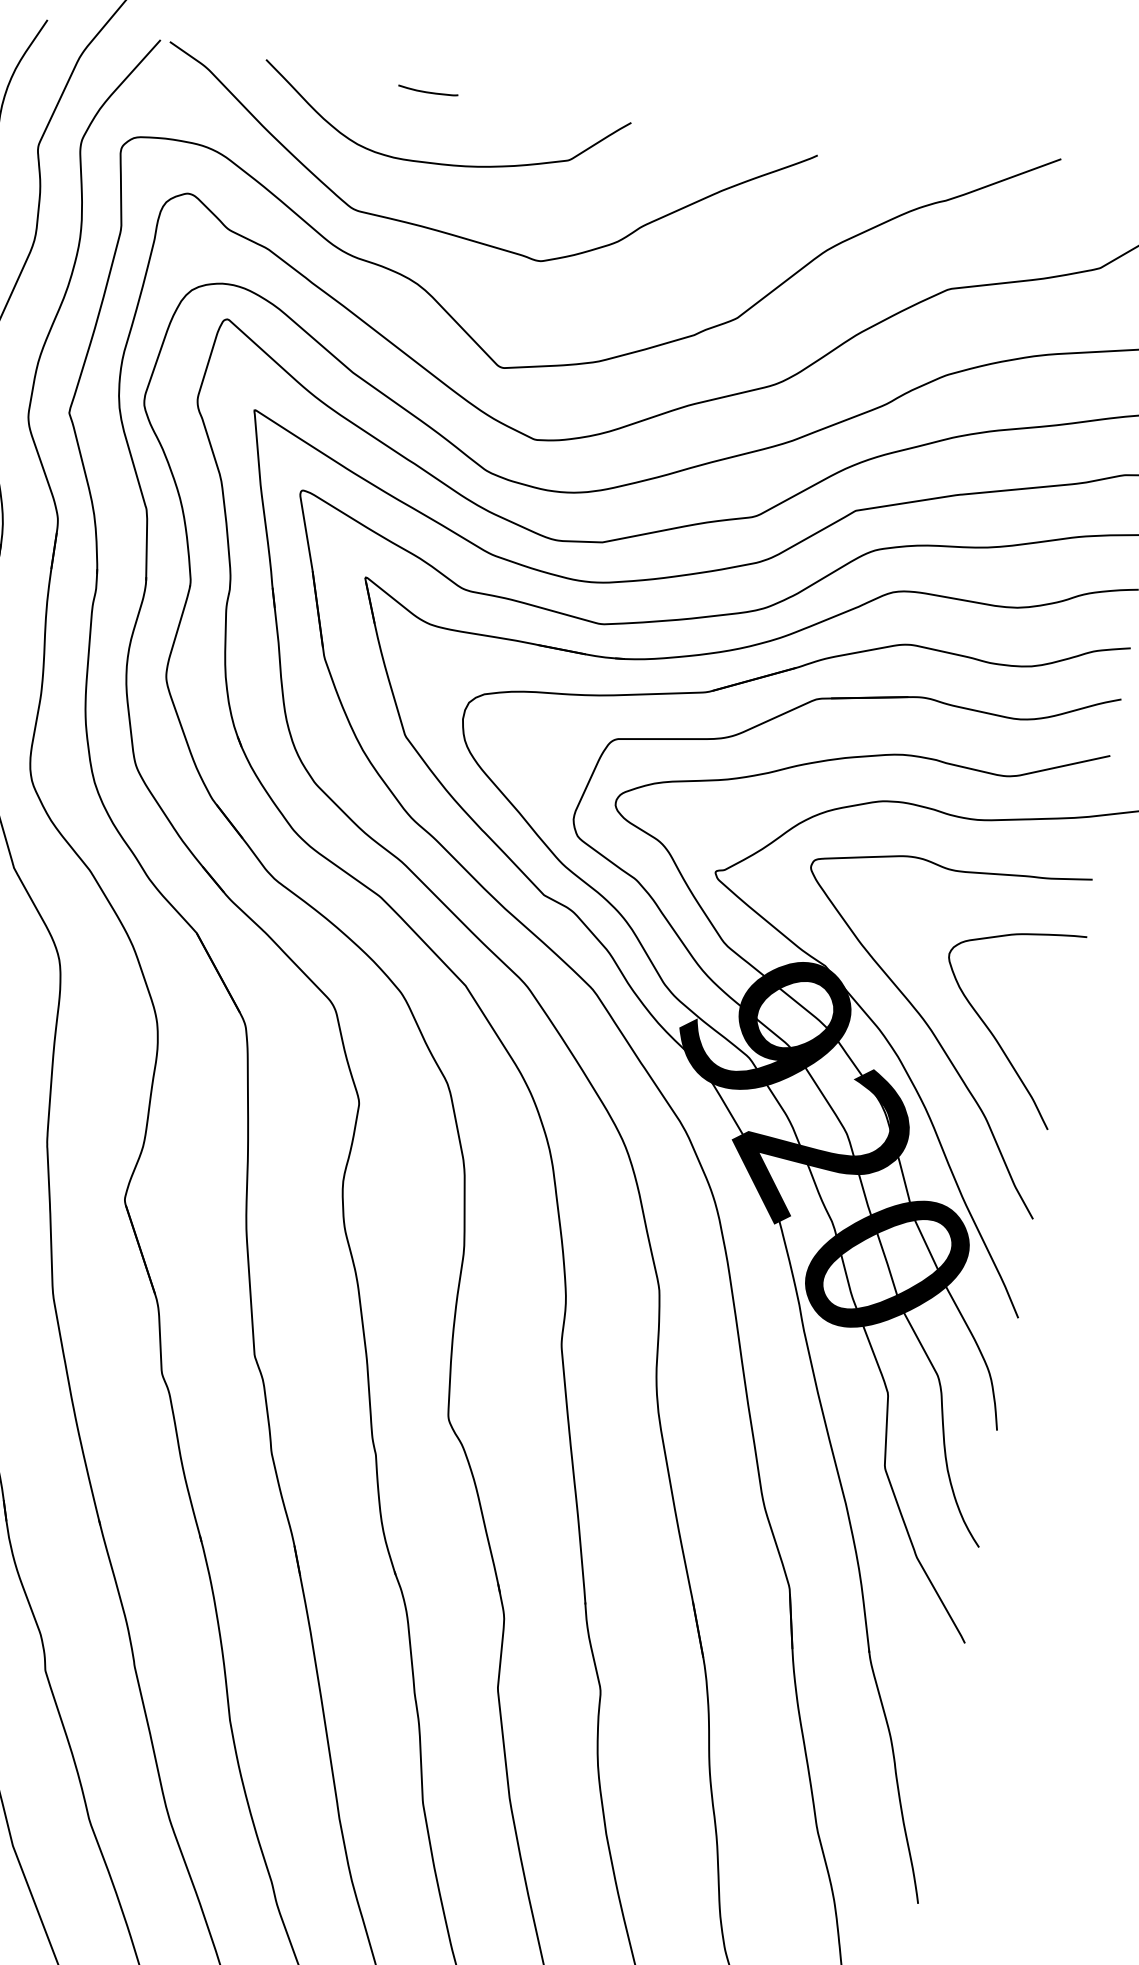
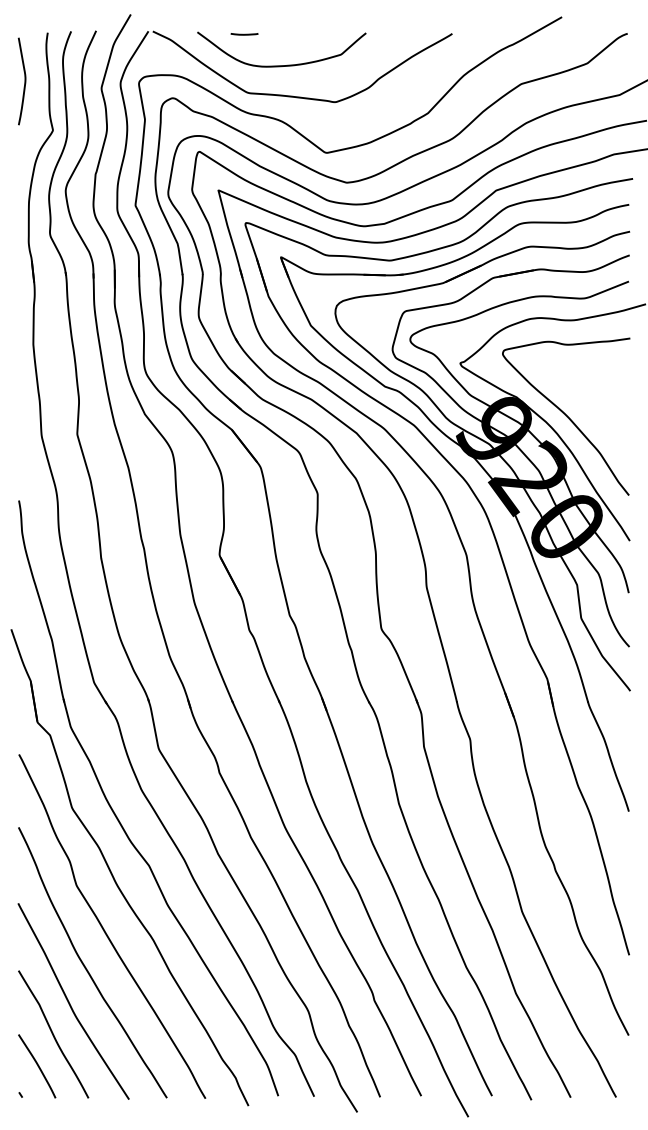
line: (427, 91) -> (244, 34), moved
curve: (992, 1029) -> (596, 413), removed

